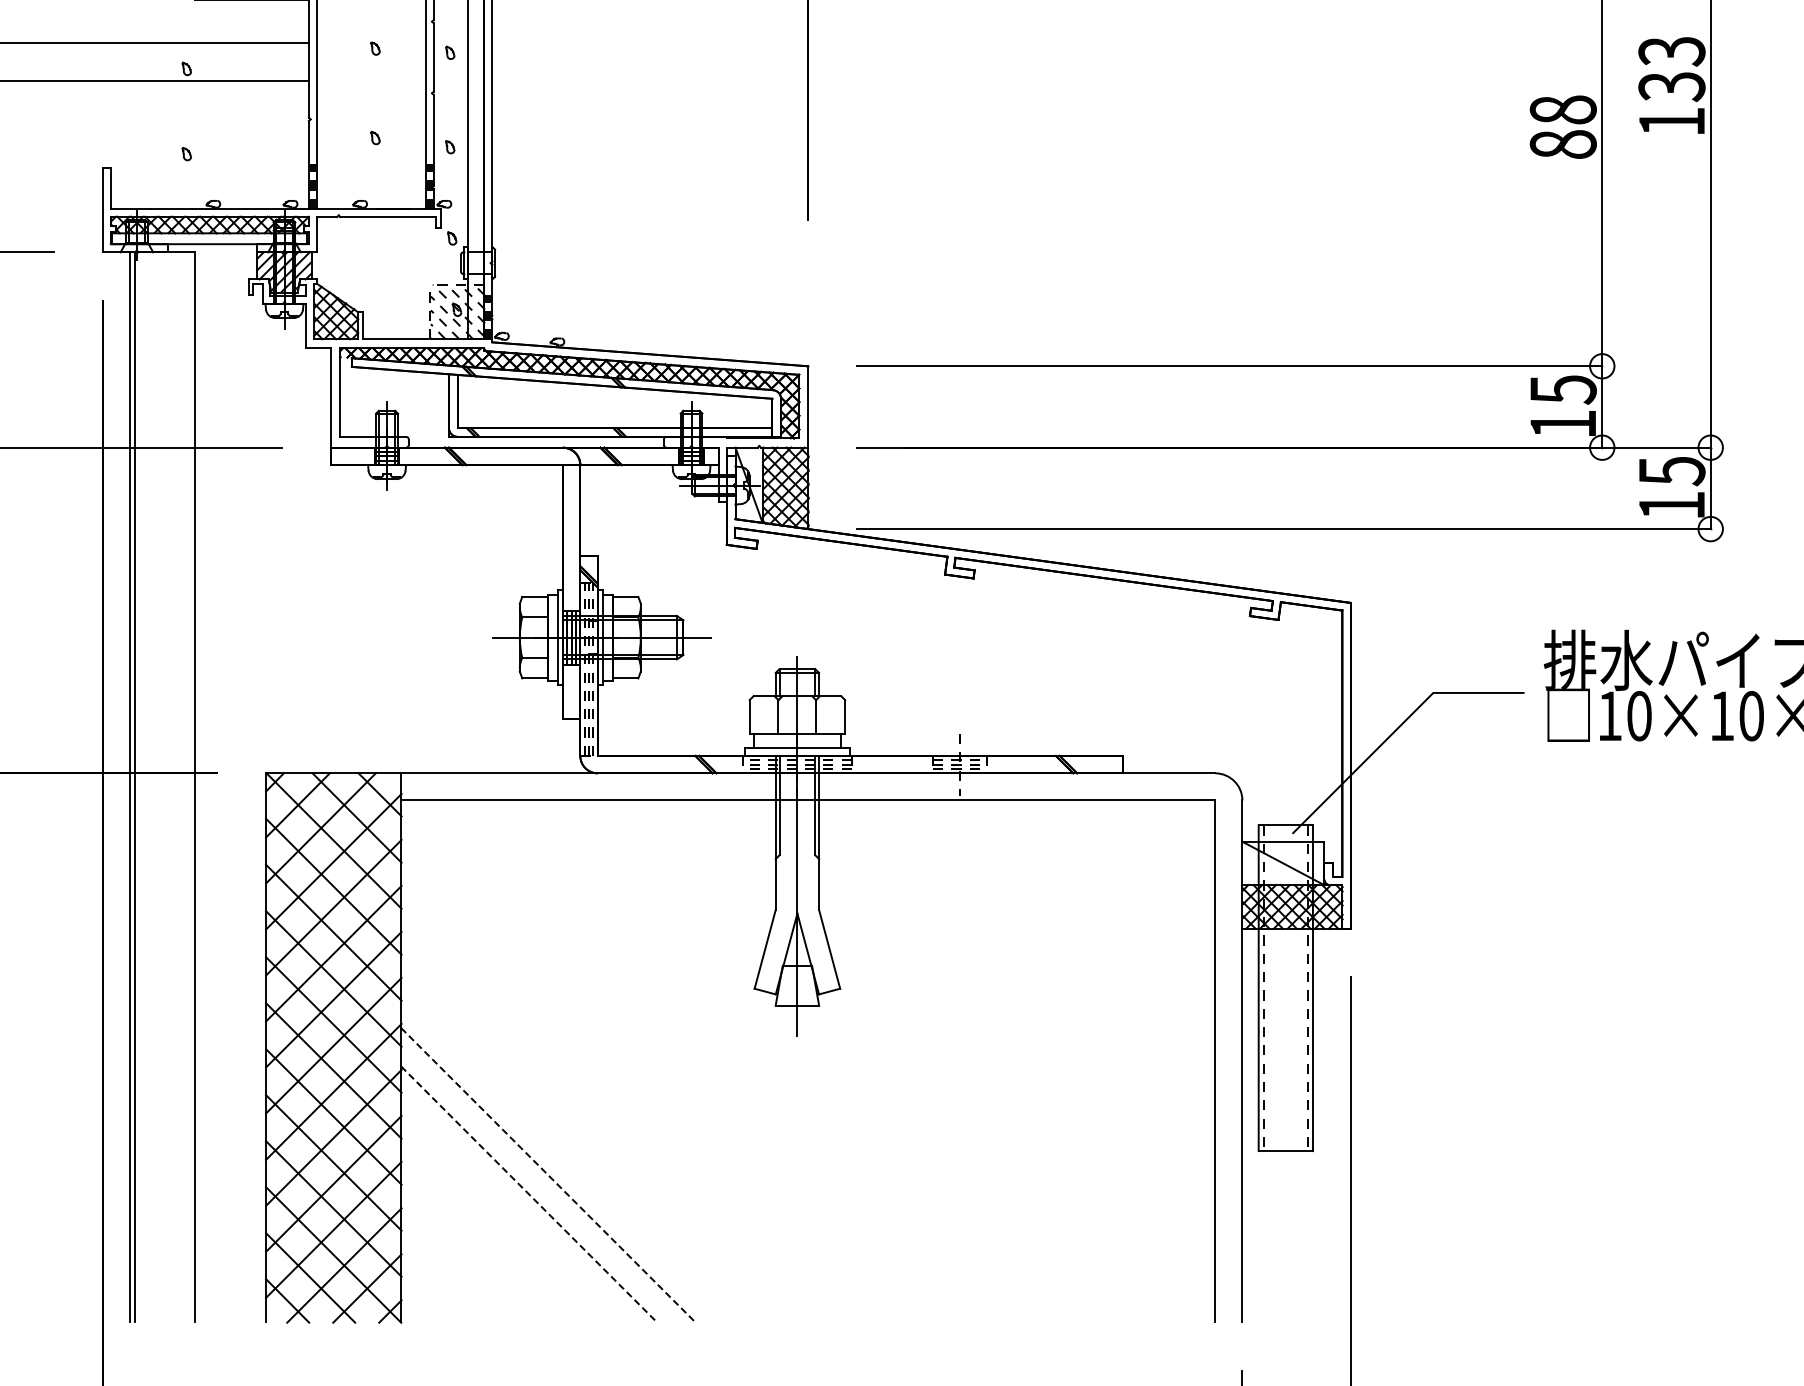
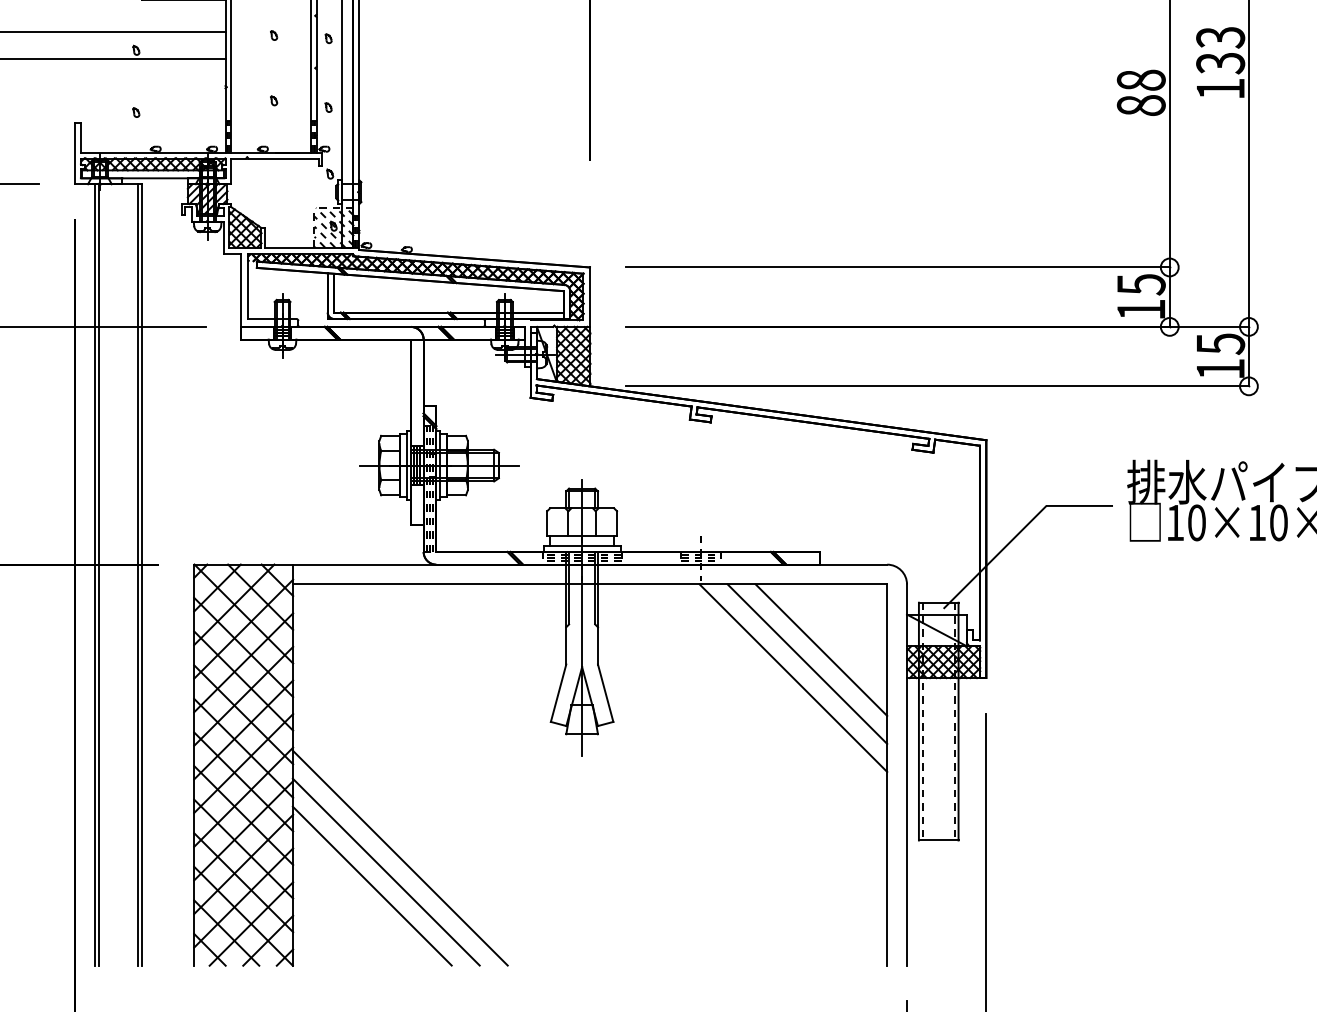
line: (189, 787) -> (138, 574), added
line: (1125, 890) -> (821, 650), added
line: (1105, 909) -> (807, 664), added
line: (1086, 928) -> (793, 677), added
line: (548, 1175) -> (400, 858), dashed -> solid
line: (529, 1194) -> (386, 872), dashed -> solid
line: (509, 1213) -> (371, 886), added

